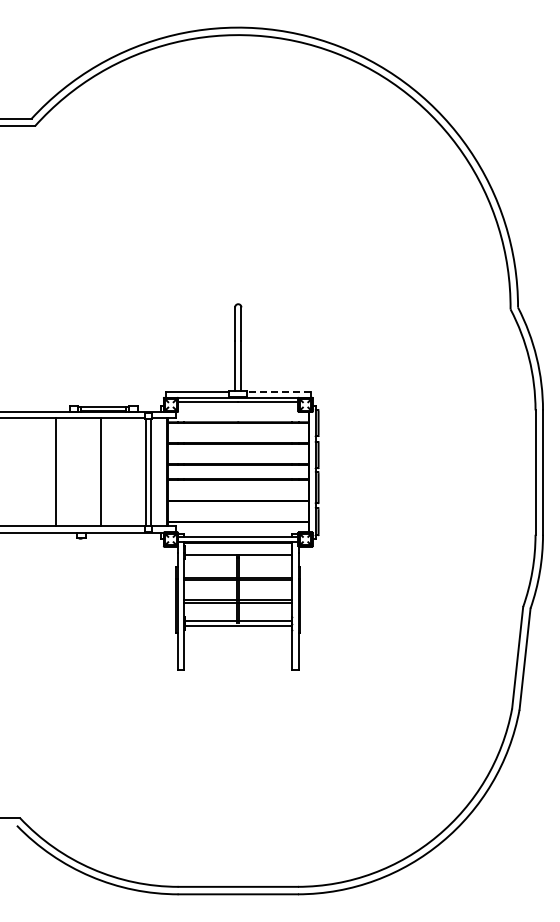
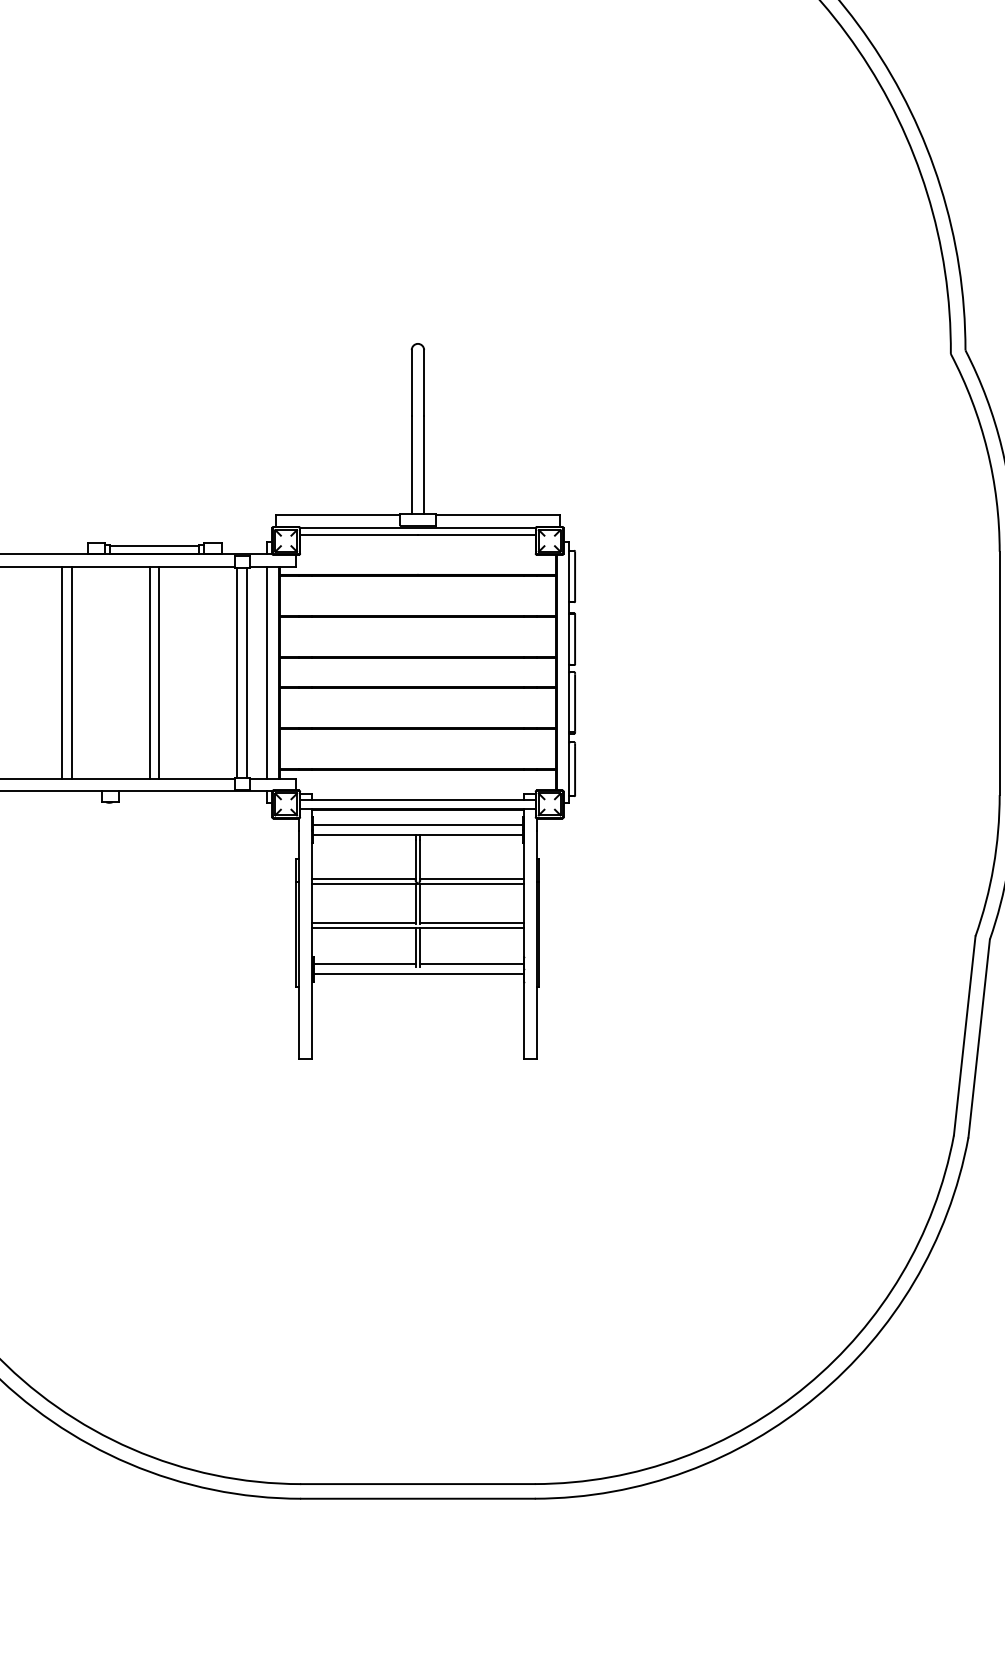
line: (279, 391) -> (498, 514), dashed -> solid
line: (61, 472) -> (71, 673), added
line: (106, 472) -> (160, 673), added
line: (160, 472) -> (265, 673), added
line: (237, 550) -> (416, 825), added

